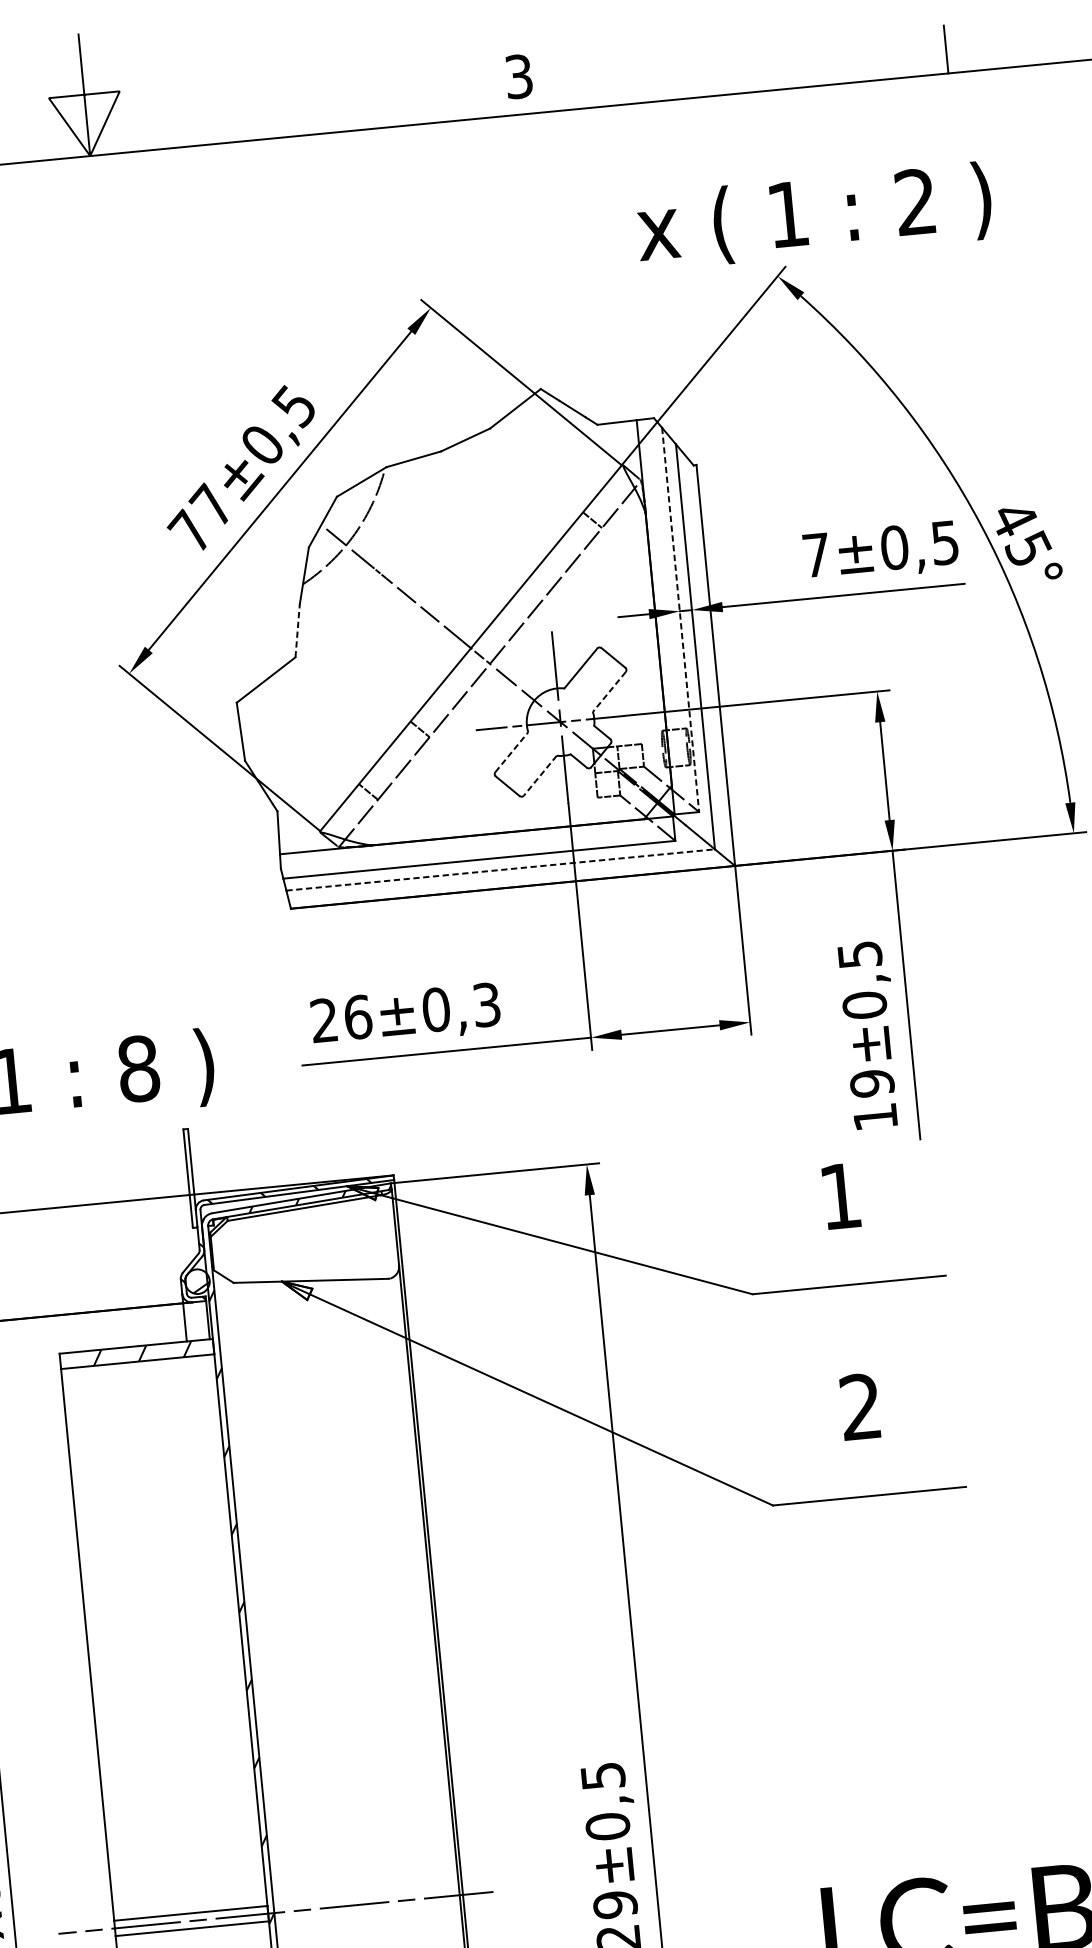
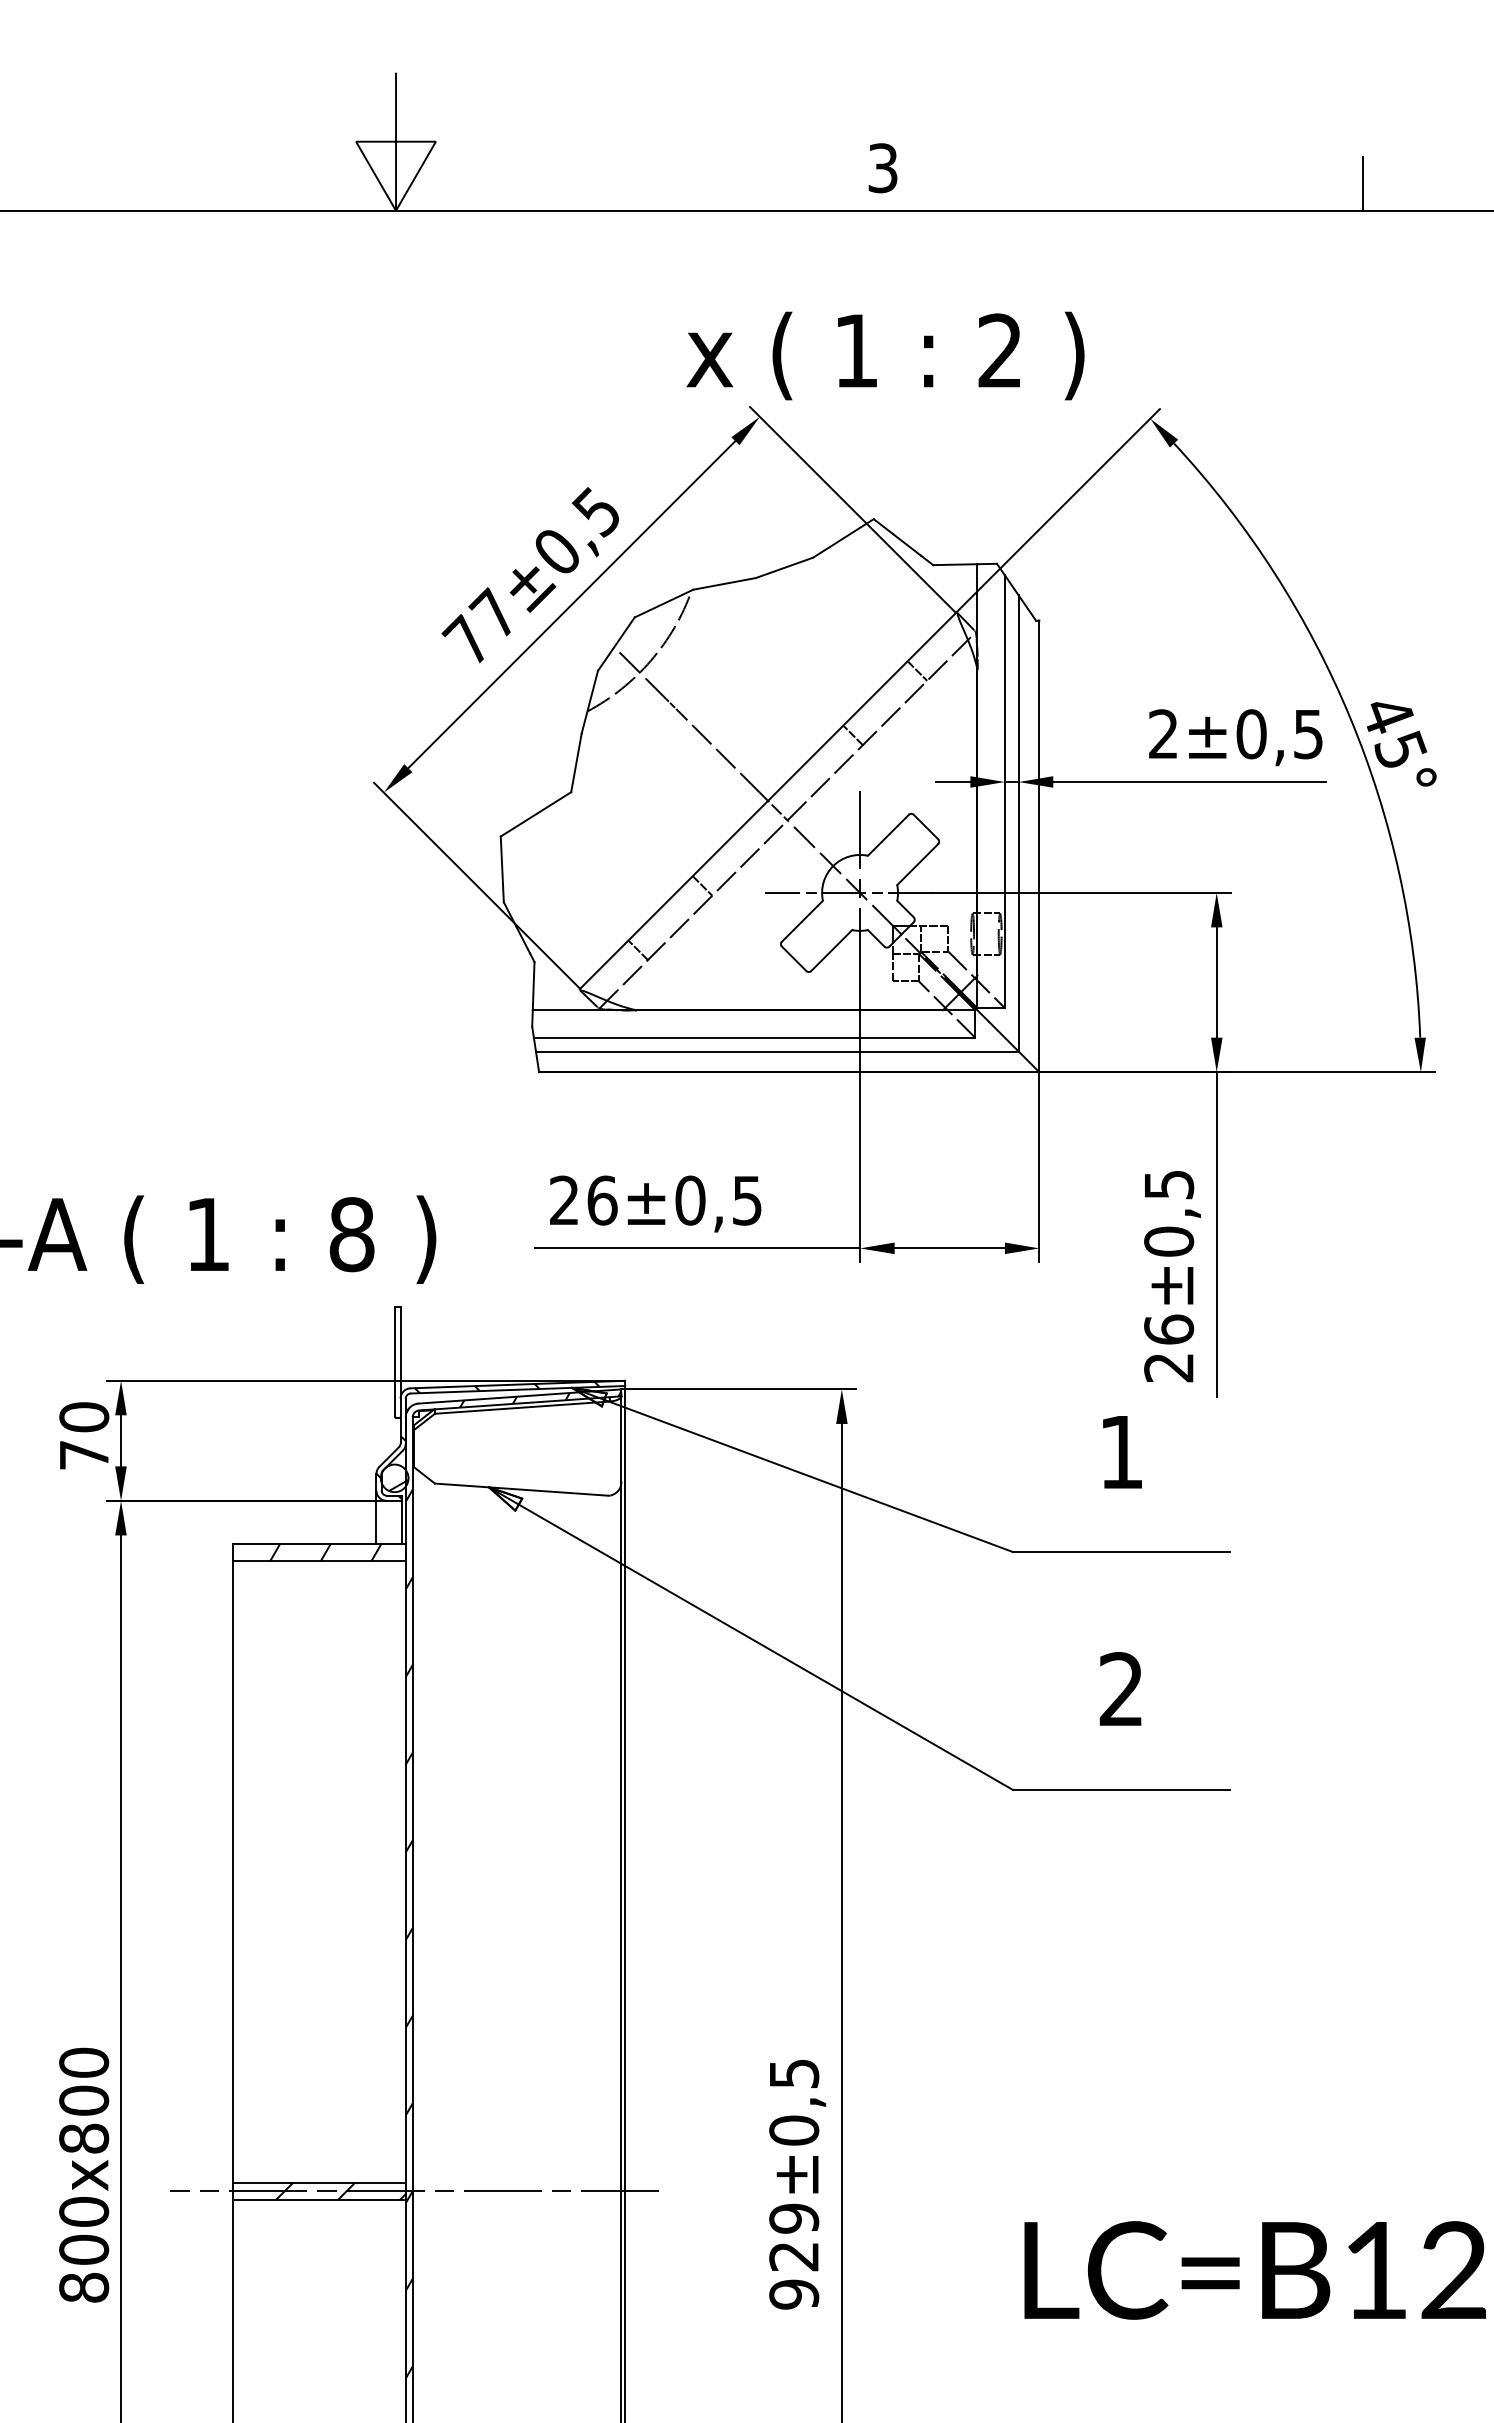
text: (814, 216) -> (885, 355), moved
text: (816, 554) -> (1163, 733), 7 -> 2
line: (540, 582) -> (852, 735), added
line: (680, 620) -> (1004, 792), dashed -> solid
line: (297, 630) -> (576, 762), dashed -> solid
line: (609, 691) -> (917, 864), dashed -> solid
line: (511, 752) -> (802, 921), dashed -> solid
line: (540, 775) -> (831, 950), dashed -> solid
line: (500, 869) -> (777, 1051), dashed -> solid
text: (486, 1004) -> (747, 1200), ±0,3 -> ±0,5
text: (874, 1100) -> (1169, 1348), 19 -> 26
hatch: (210, 1918) -> (340, 2190), added

